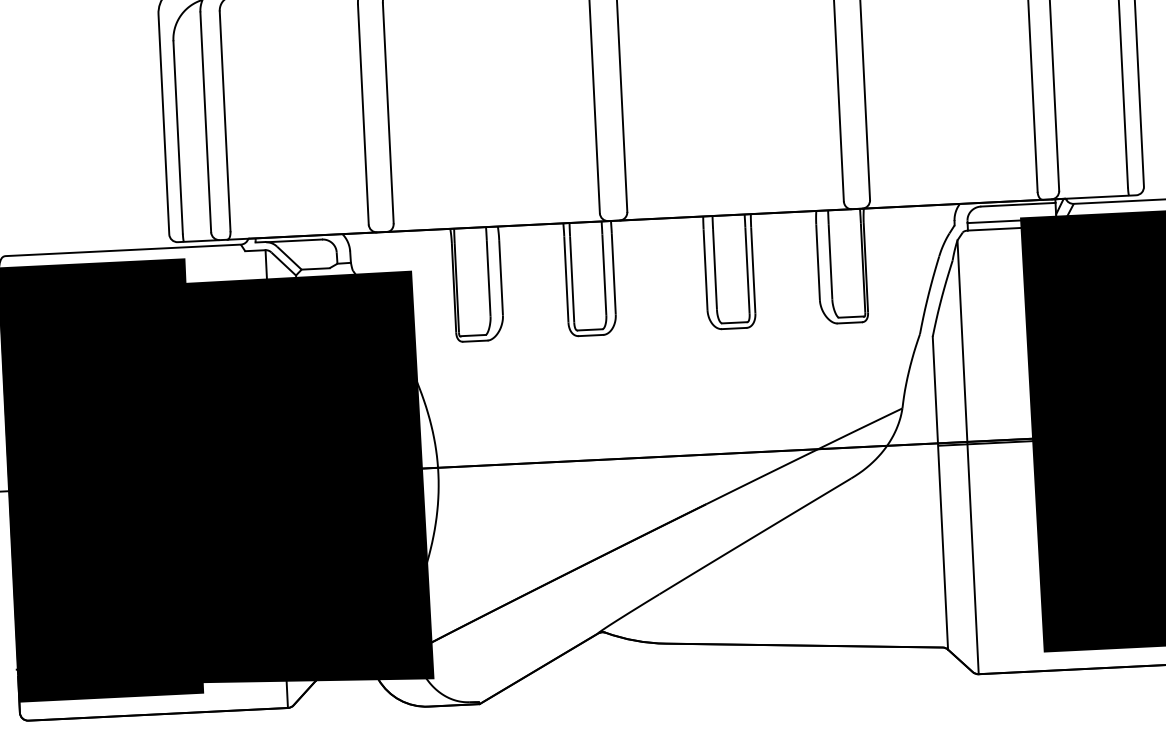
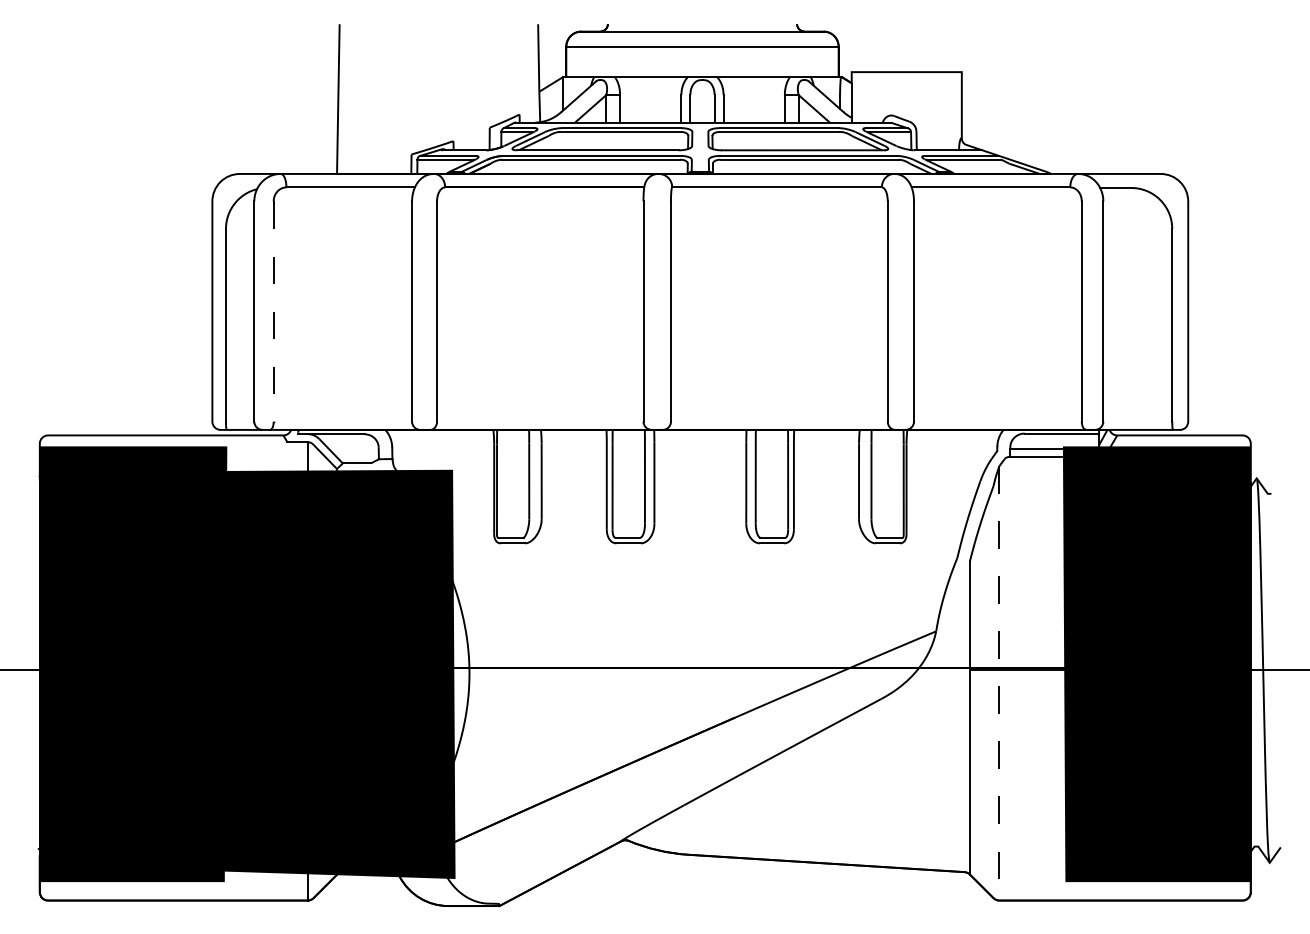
line: (224, 122) -> (273, 312), solid -> dashed
line: (968, 457) -> (999, 683), solid -> dashed

